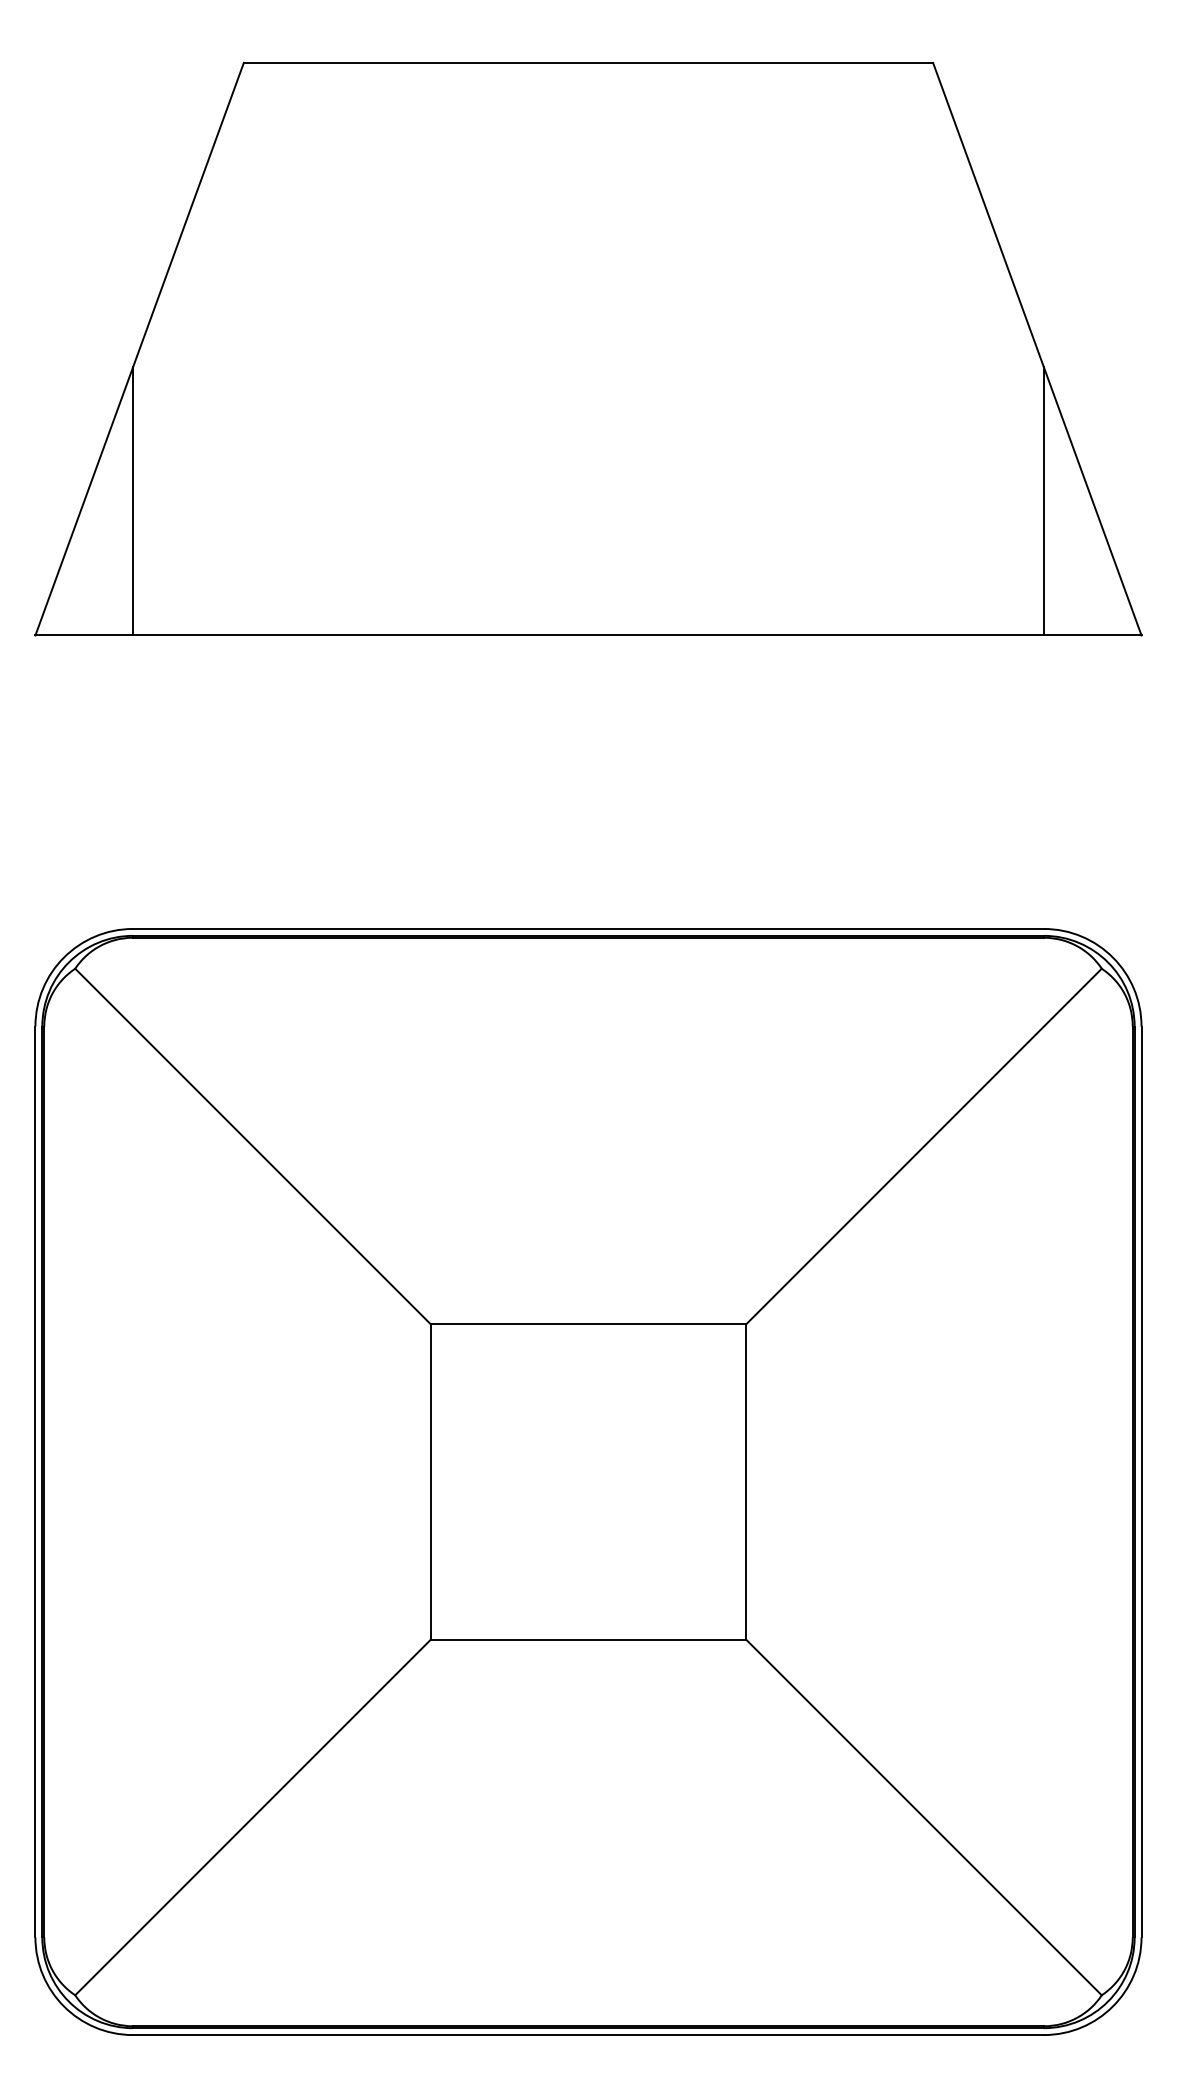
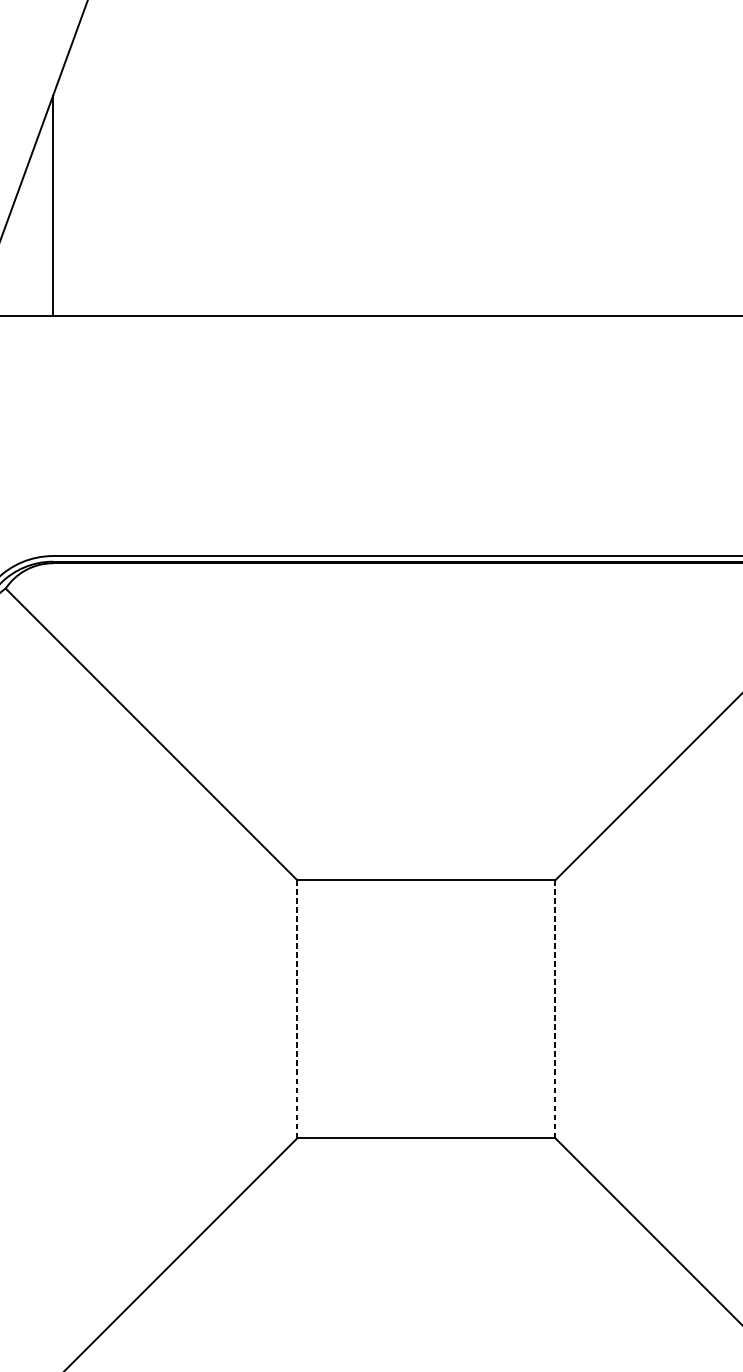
line: (430, 1482) -> (296, 1009), solid -> dashed
line: (746, 1482) -> (555, 1009), solid -> dashed

